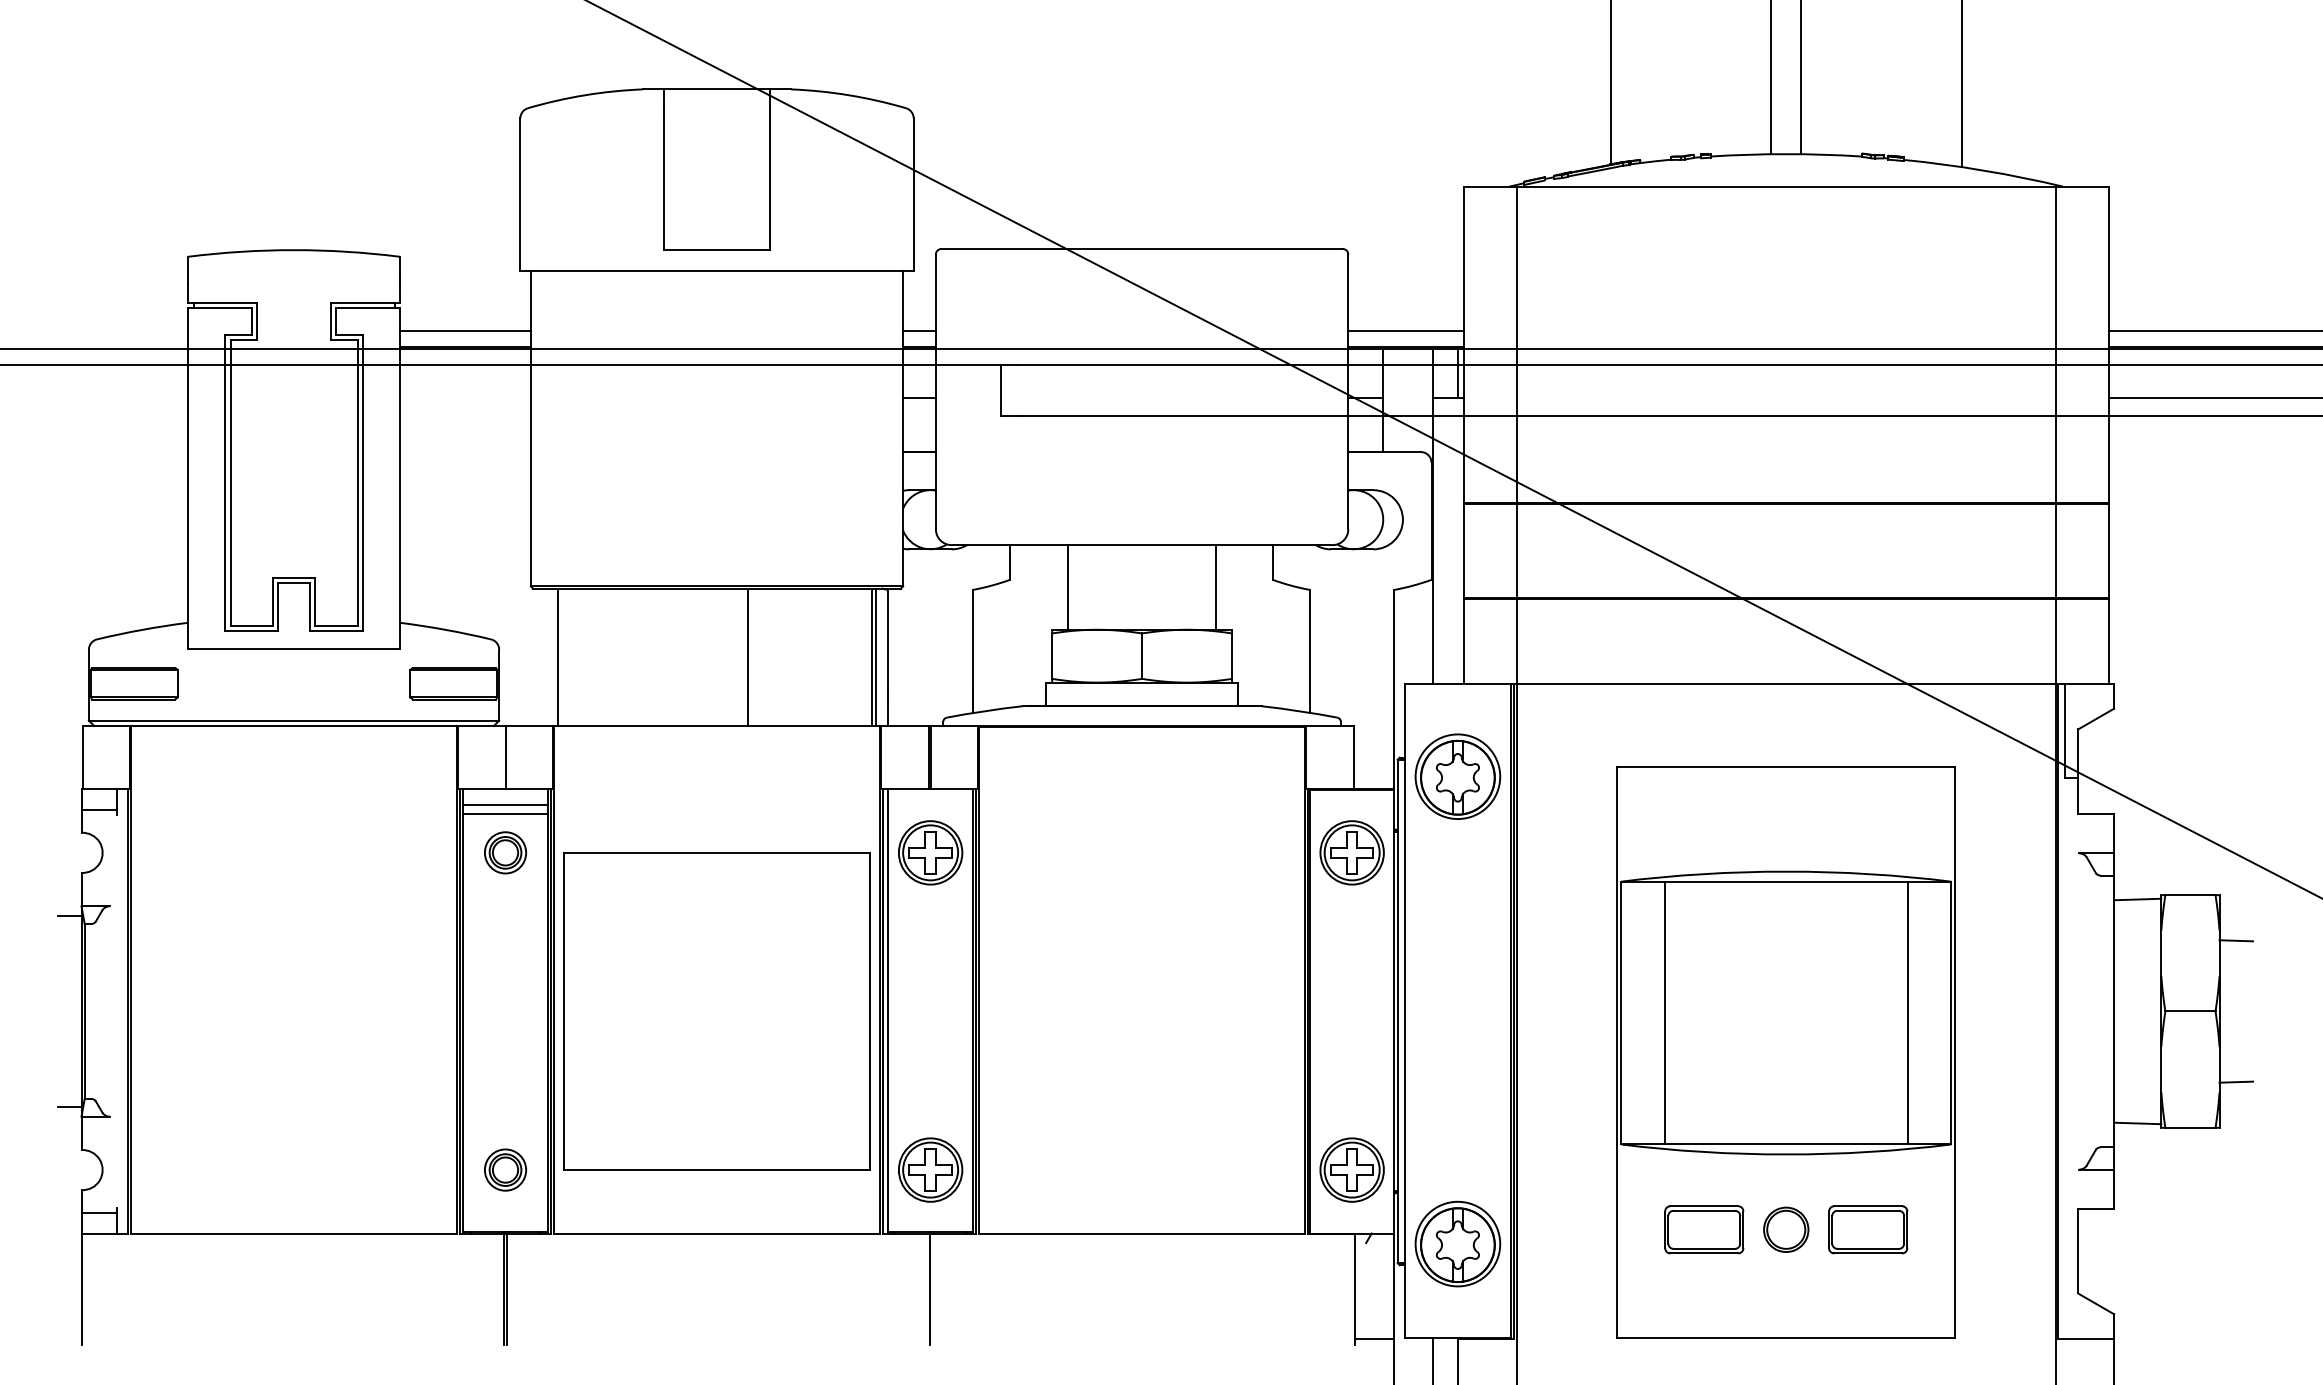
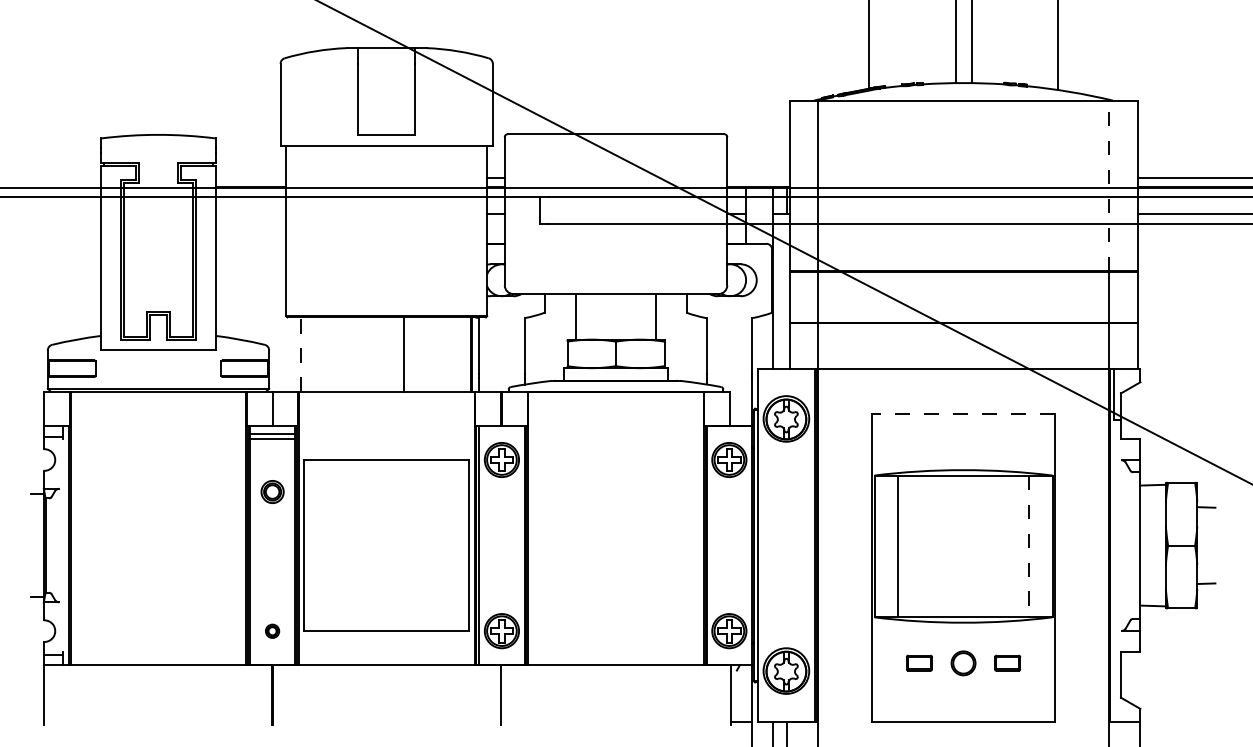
line: (464, 331) -> (250, 178), removed
line: (1406, 331) -> (758, 178), removed
line: (2056, 344) -> (1109, 185), solid -> dashed
line: (559, 655) -> (301, 353), solid -> dashed
line: (1786, 766) -> (963, 413), solid -> dashed
part: (505, 851) -> (272, 491), moved
line: (1908, 1013) -> (1029, 546), solid -> dashed
part: (505, 1170) -> (272, 631), size x0.6
part: (1704, 1228) -> (919, 662), size x0.6
part: (1867, 1228) -> (1007, 662), size x0.6

